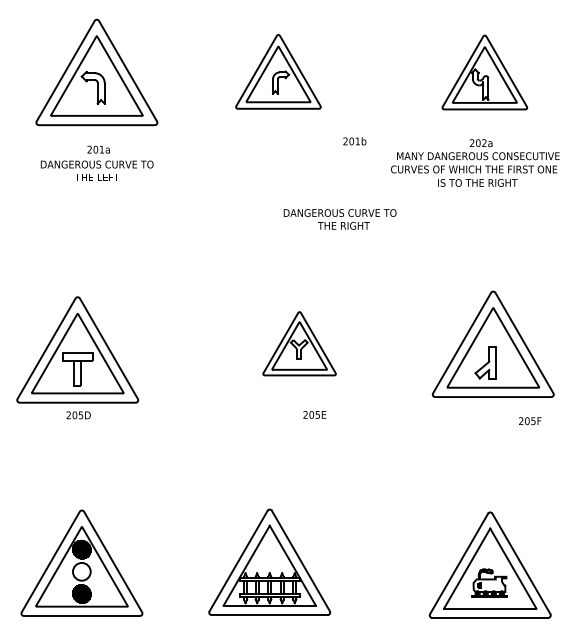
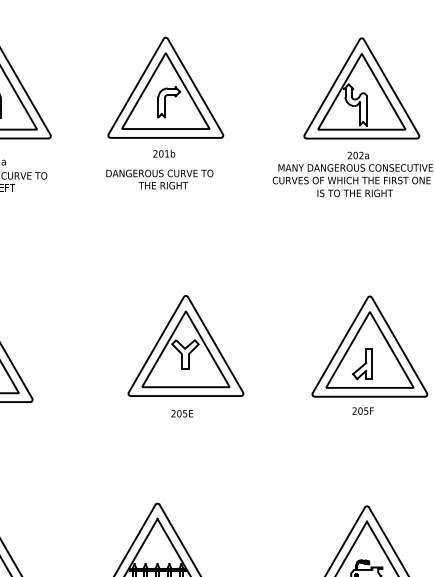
part: (278, 71) -> (165, 87), size x1.43
part: (484, 72) -> (361, 88), size x1.43
text: (354, 141) -> (163, 153), moved
text: (339, 219) -> (159, 179), moved
part: (299, 343) -> (185, 345), size x1.67
text: (314, 414) -> (182, 413), moved
text: (530, 421) -> (363, 411), moved

